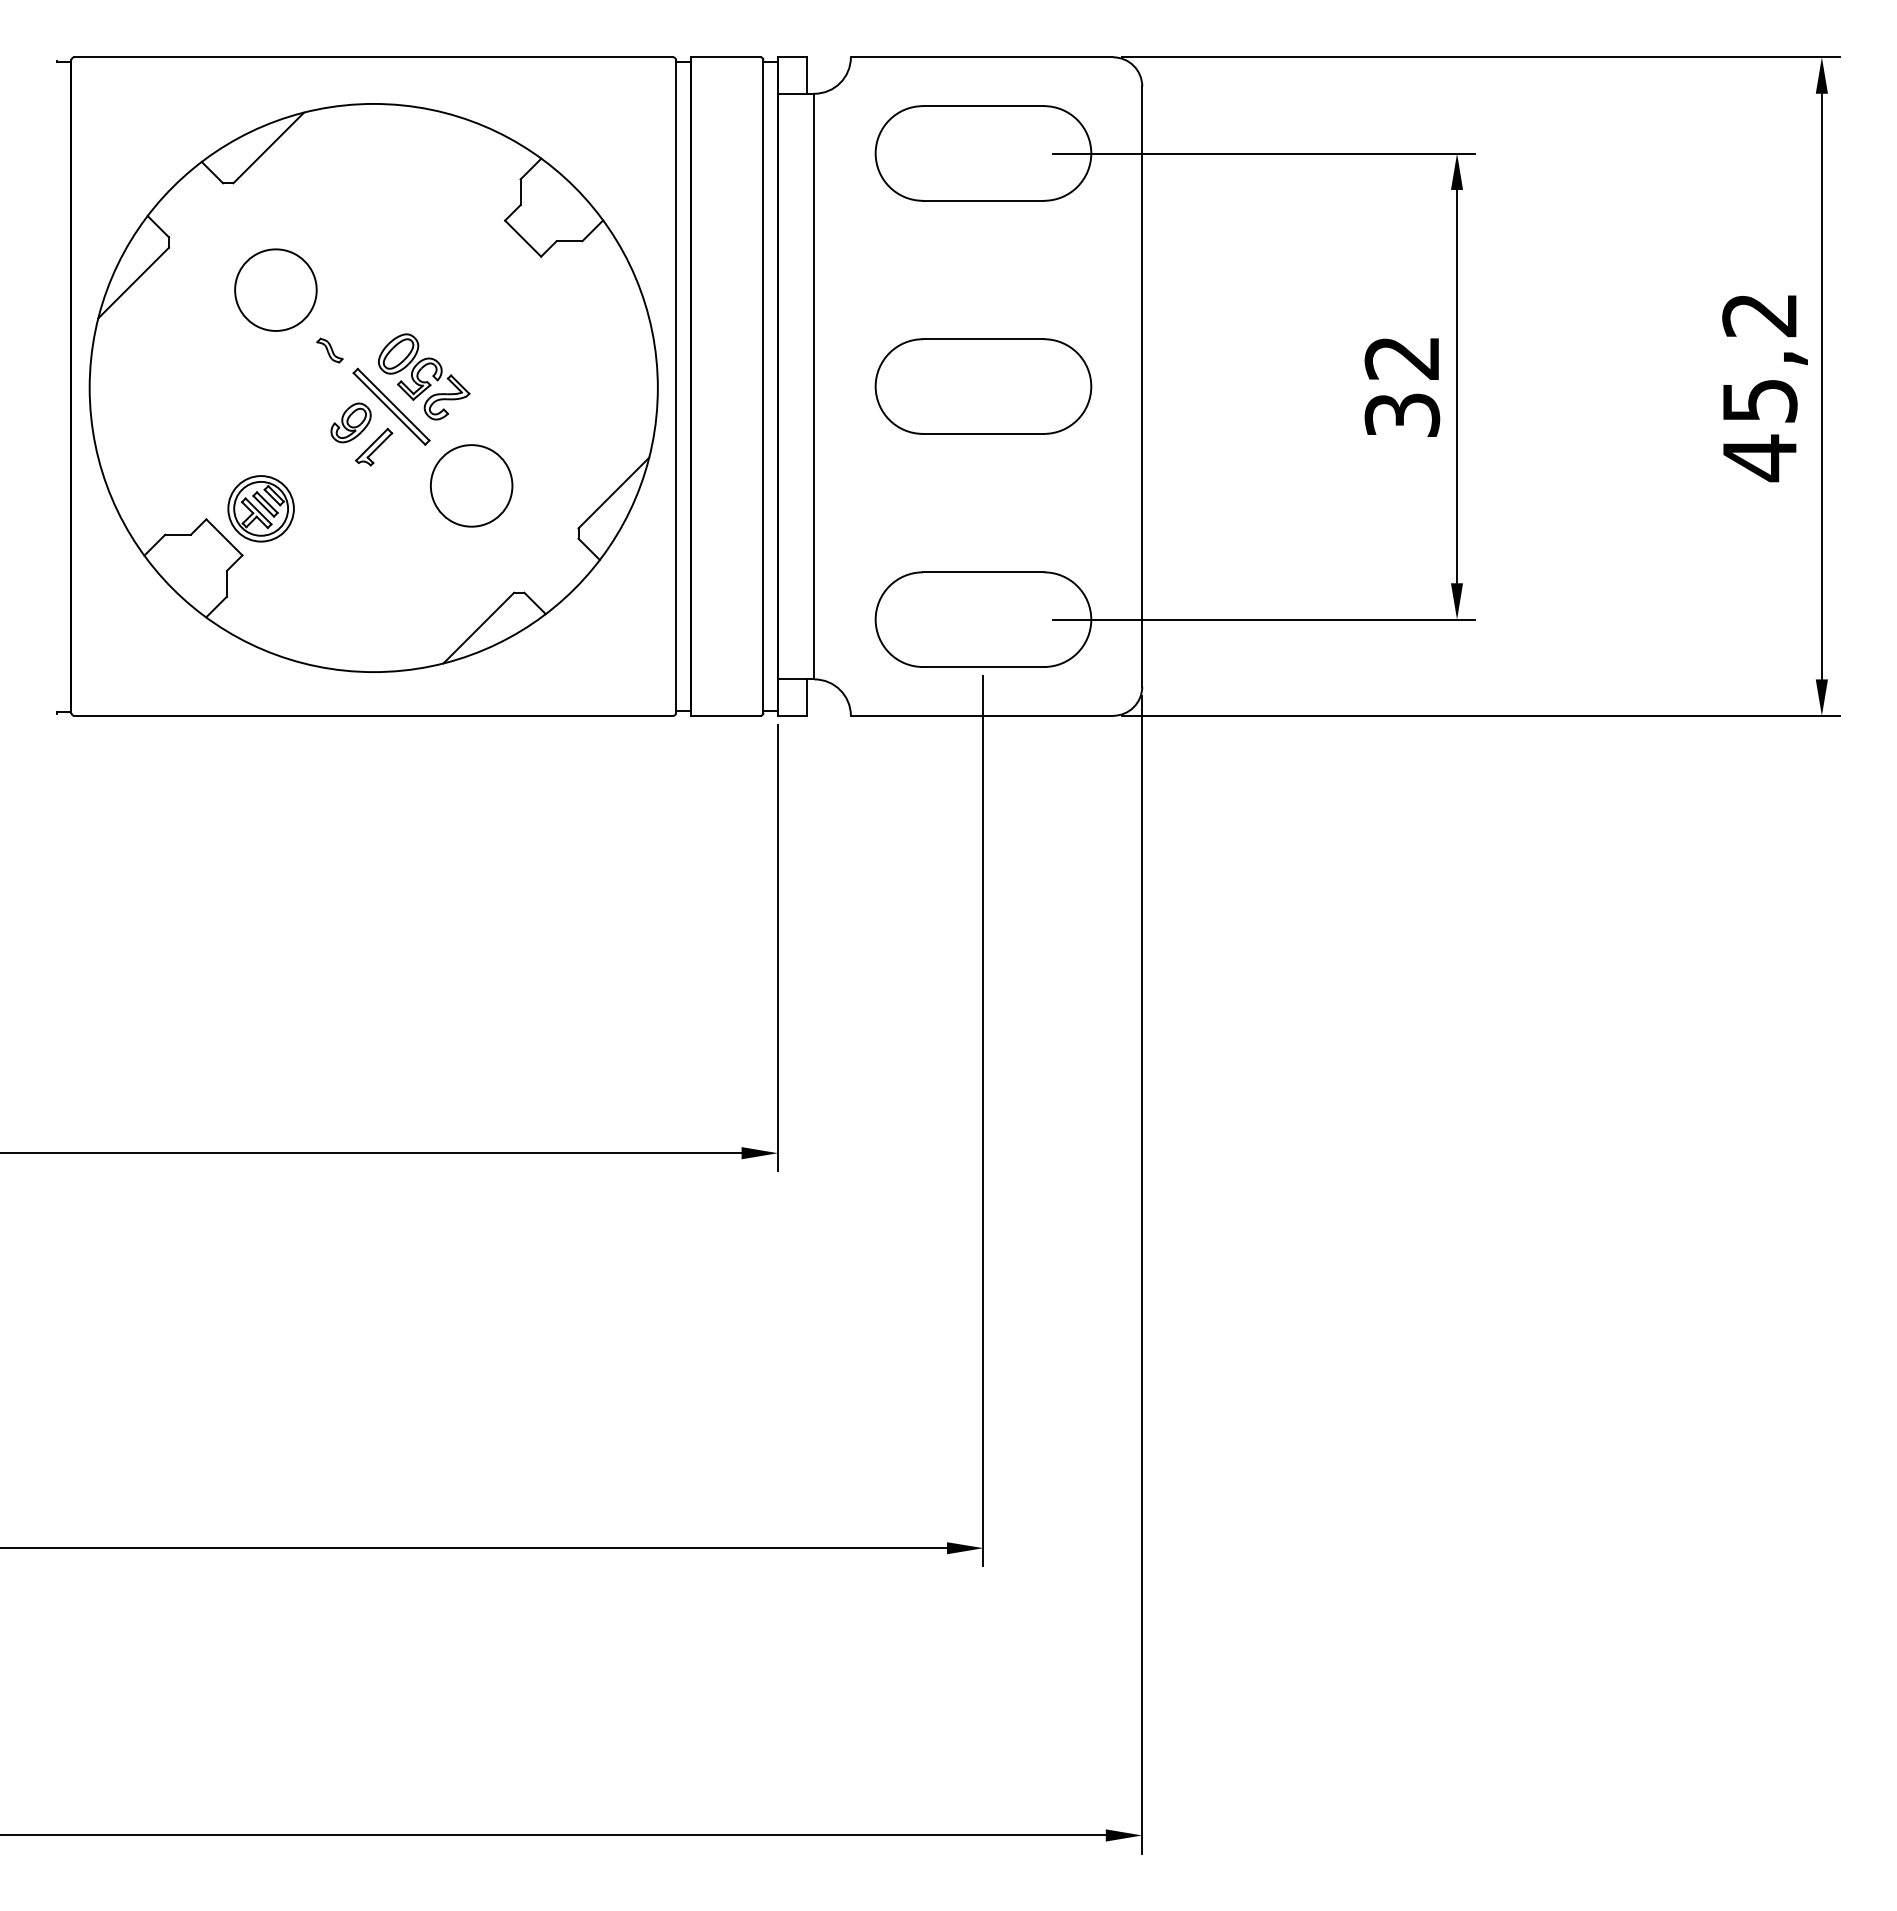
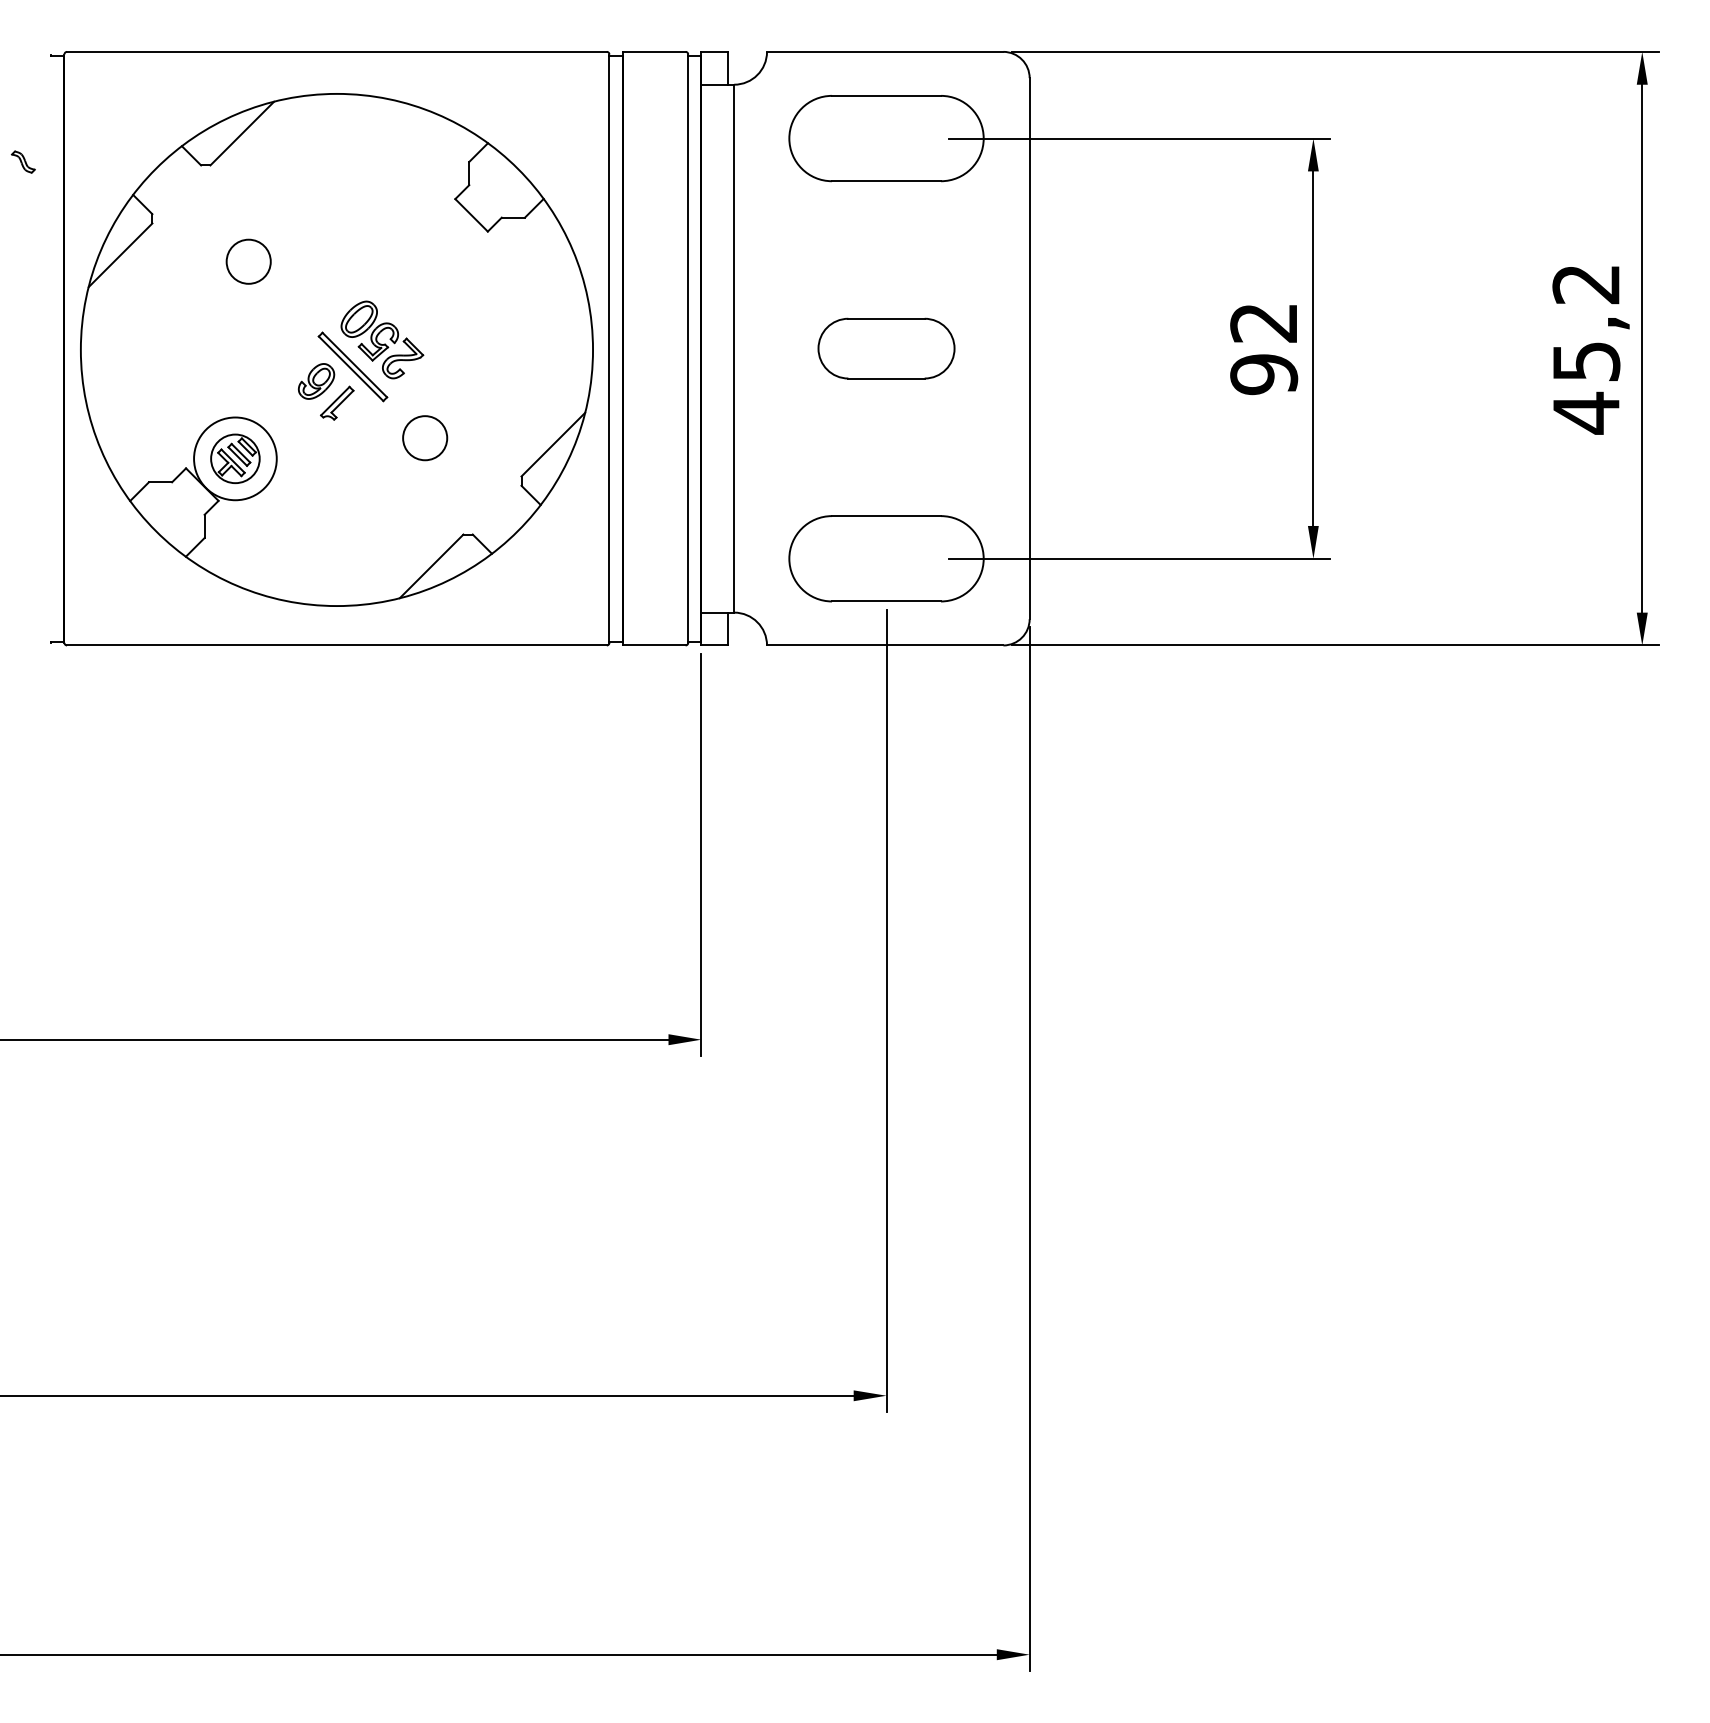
circle: (275, 289) -> (248, 261), size x0.6
part: (329, 350) -> (23, 162), moved
part: (983, 386) -> (886, 348), size x0.7
text: (1402, 415) -> (1264, 374), 32 -> 92
circle: (471, 485) -> (425, 437), size x0.6
circle: (260, 508) -> (234, 458), size x1.4

